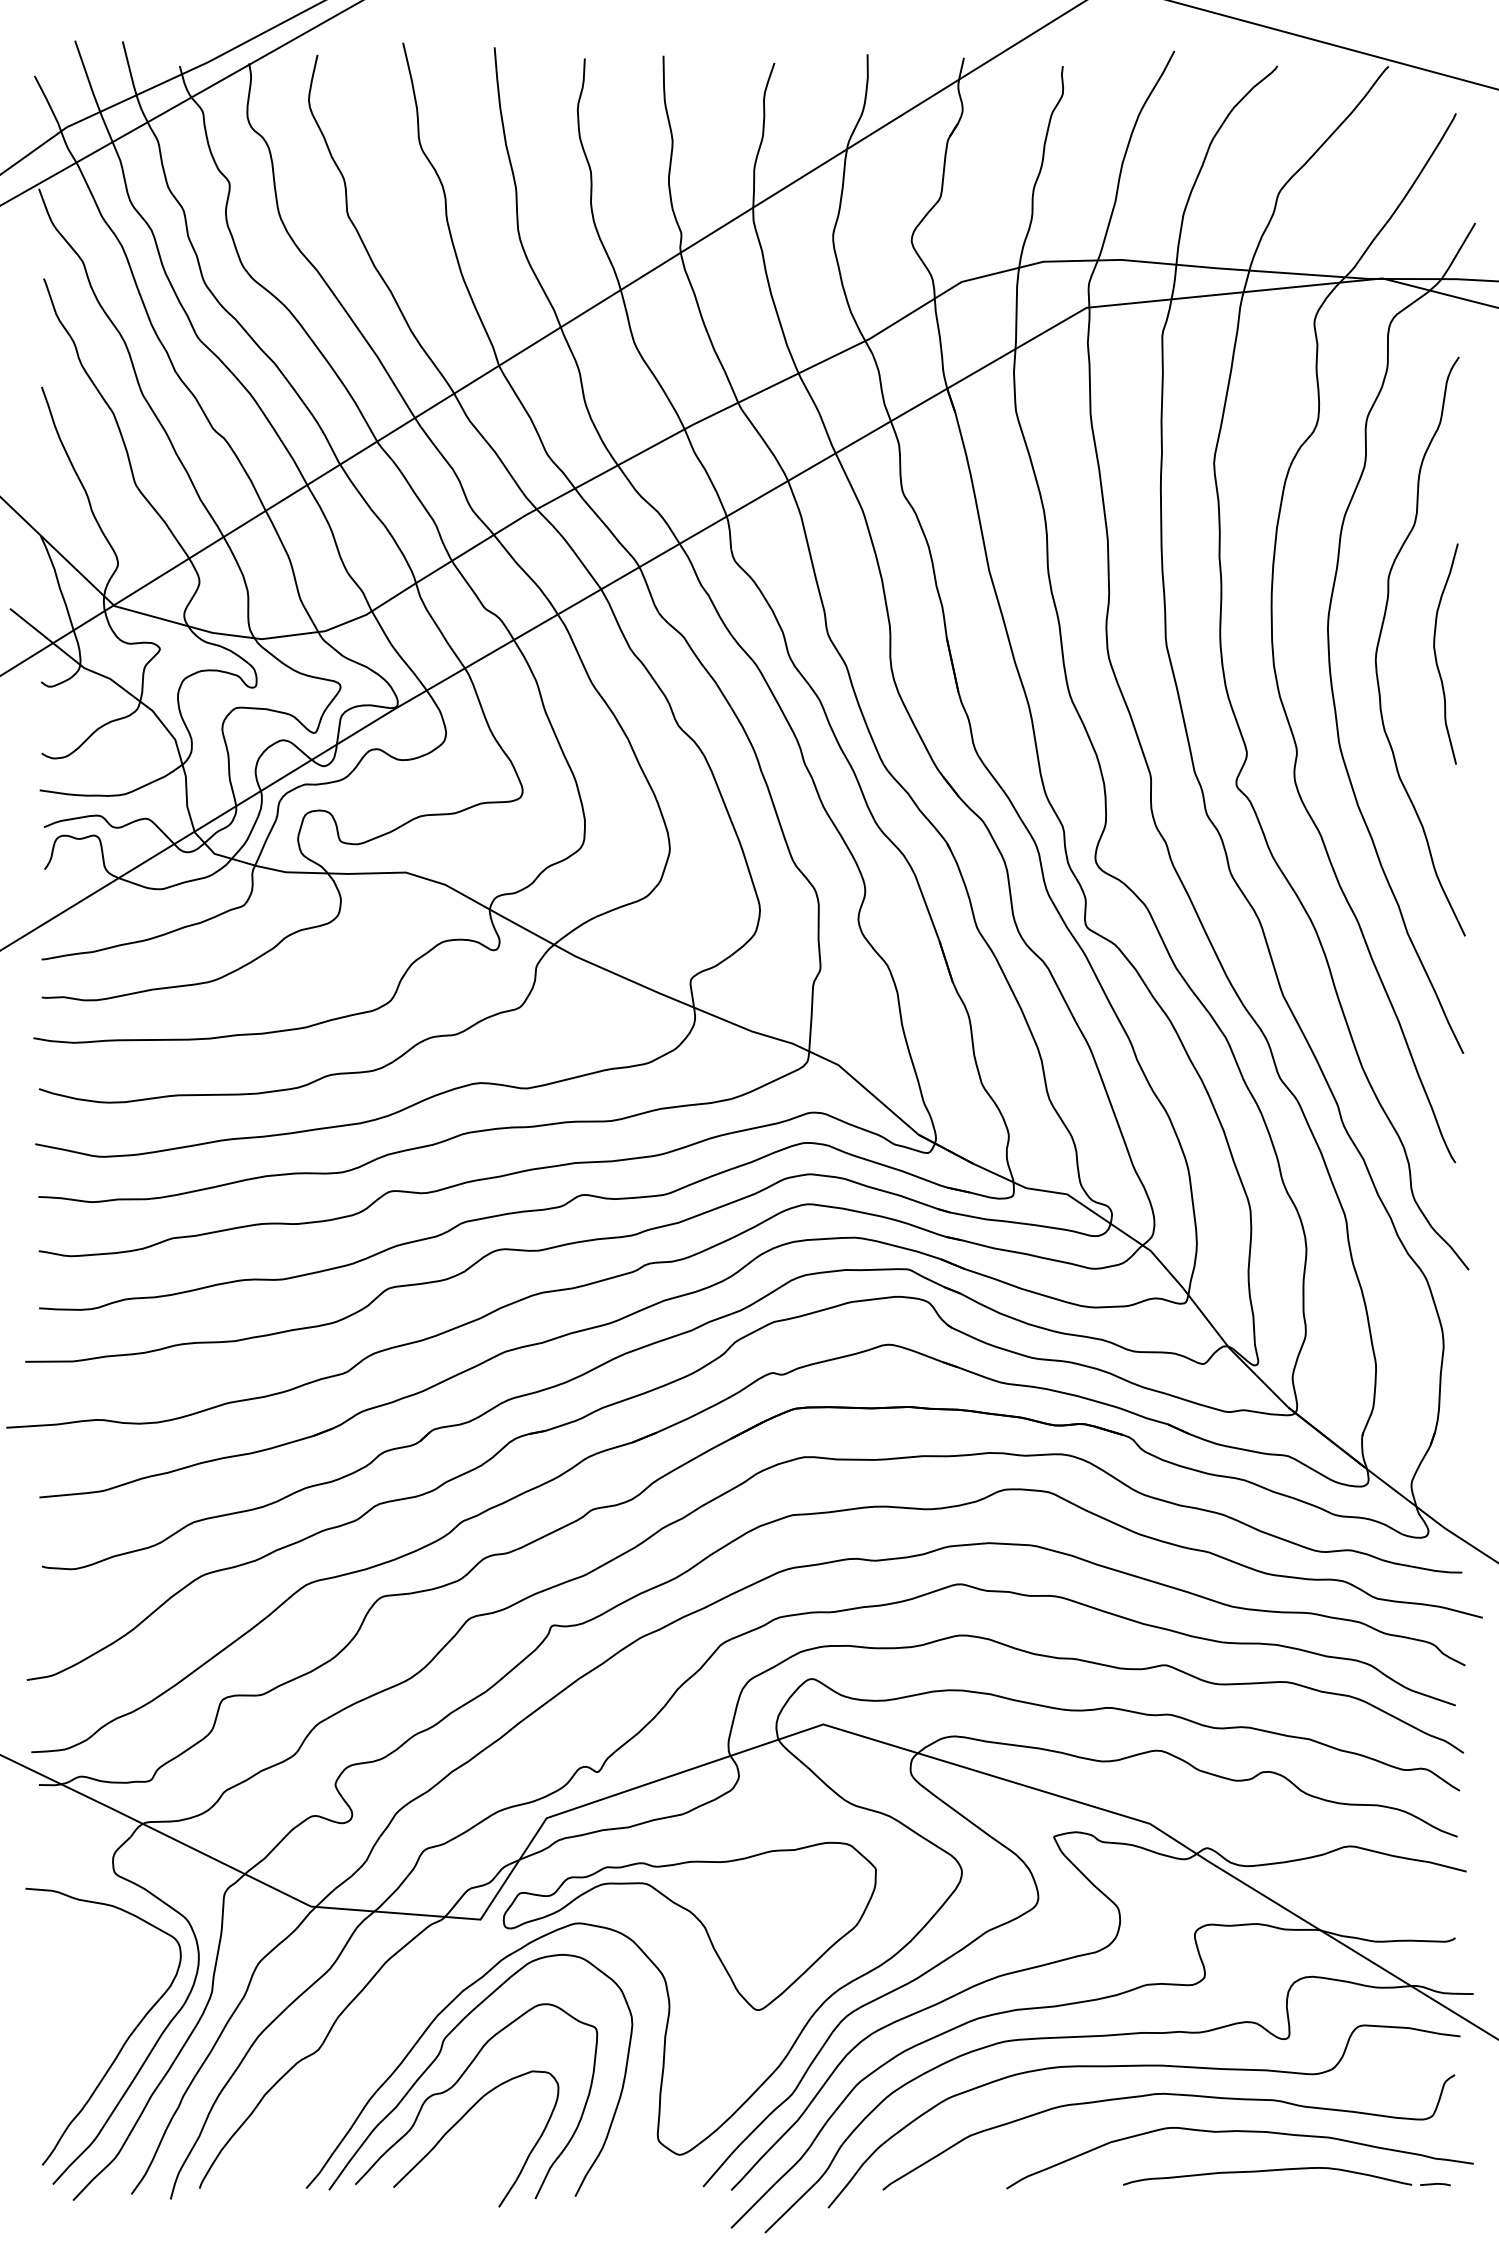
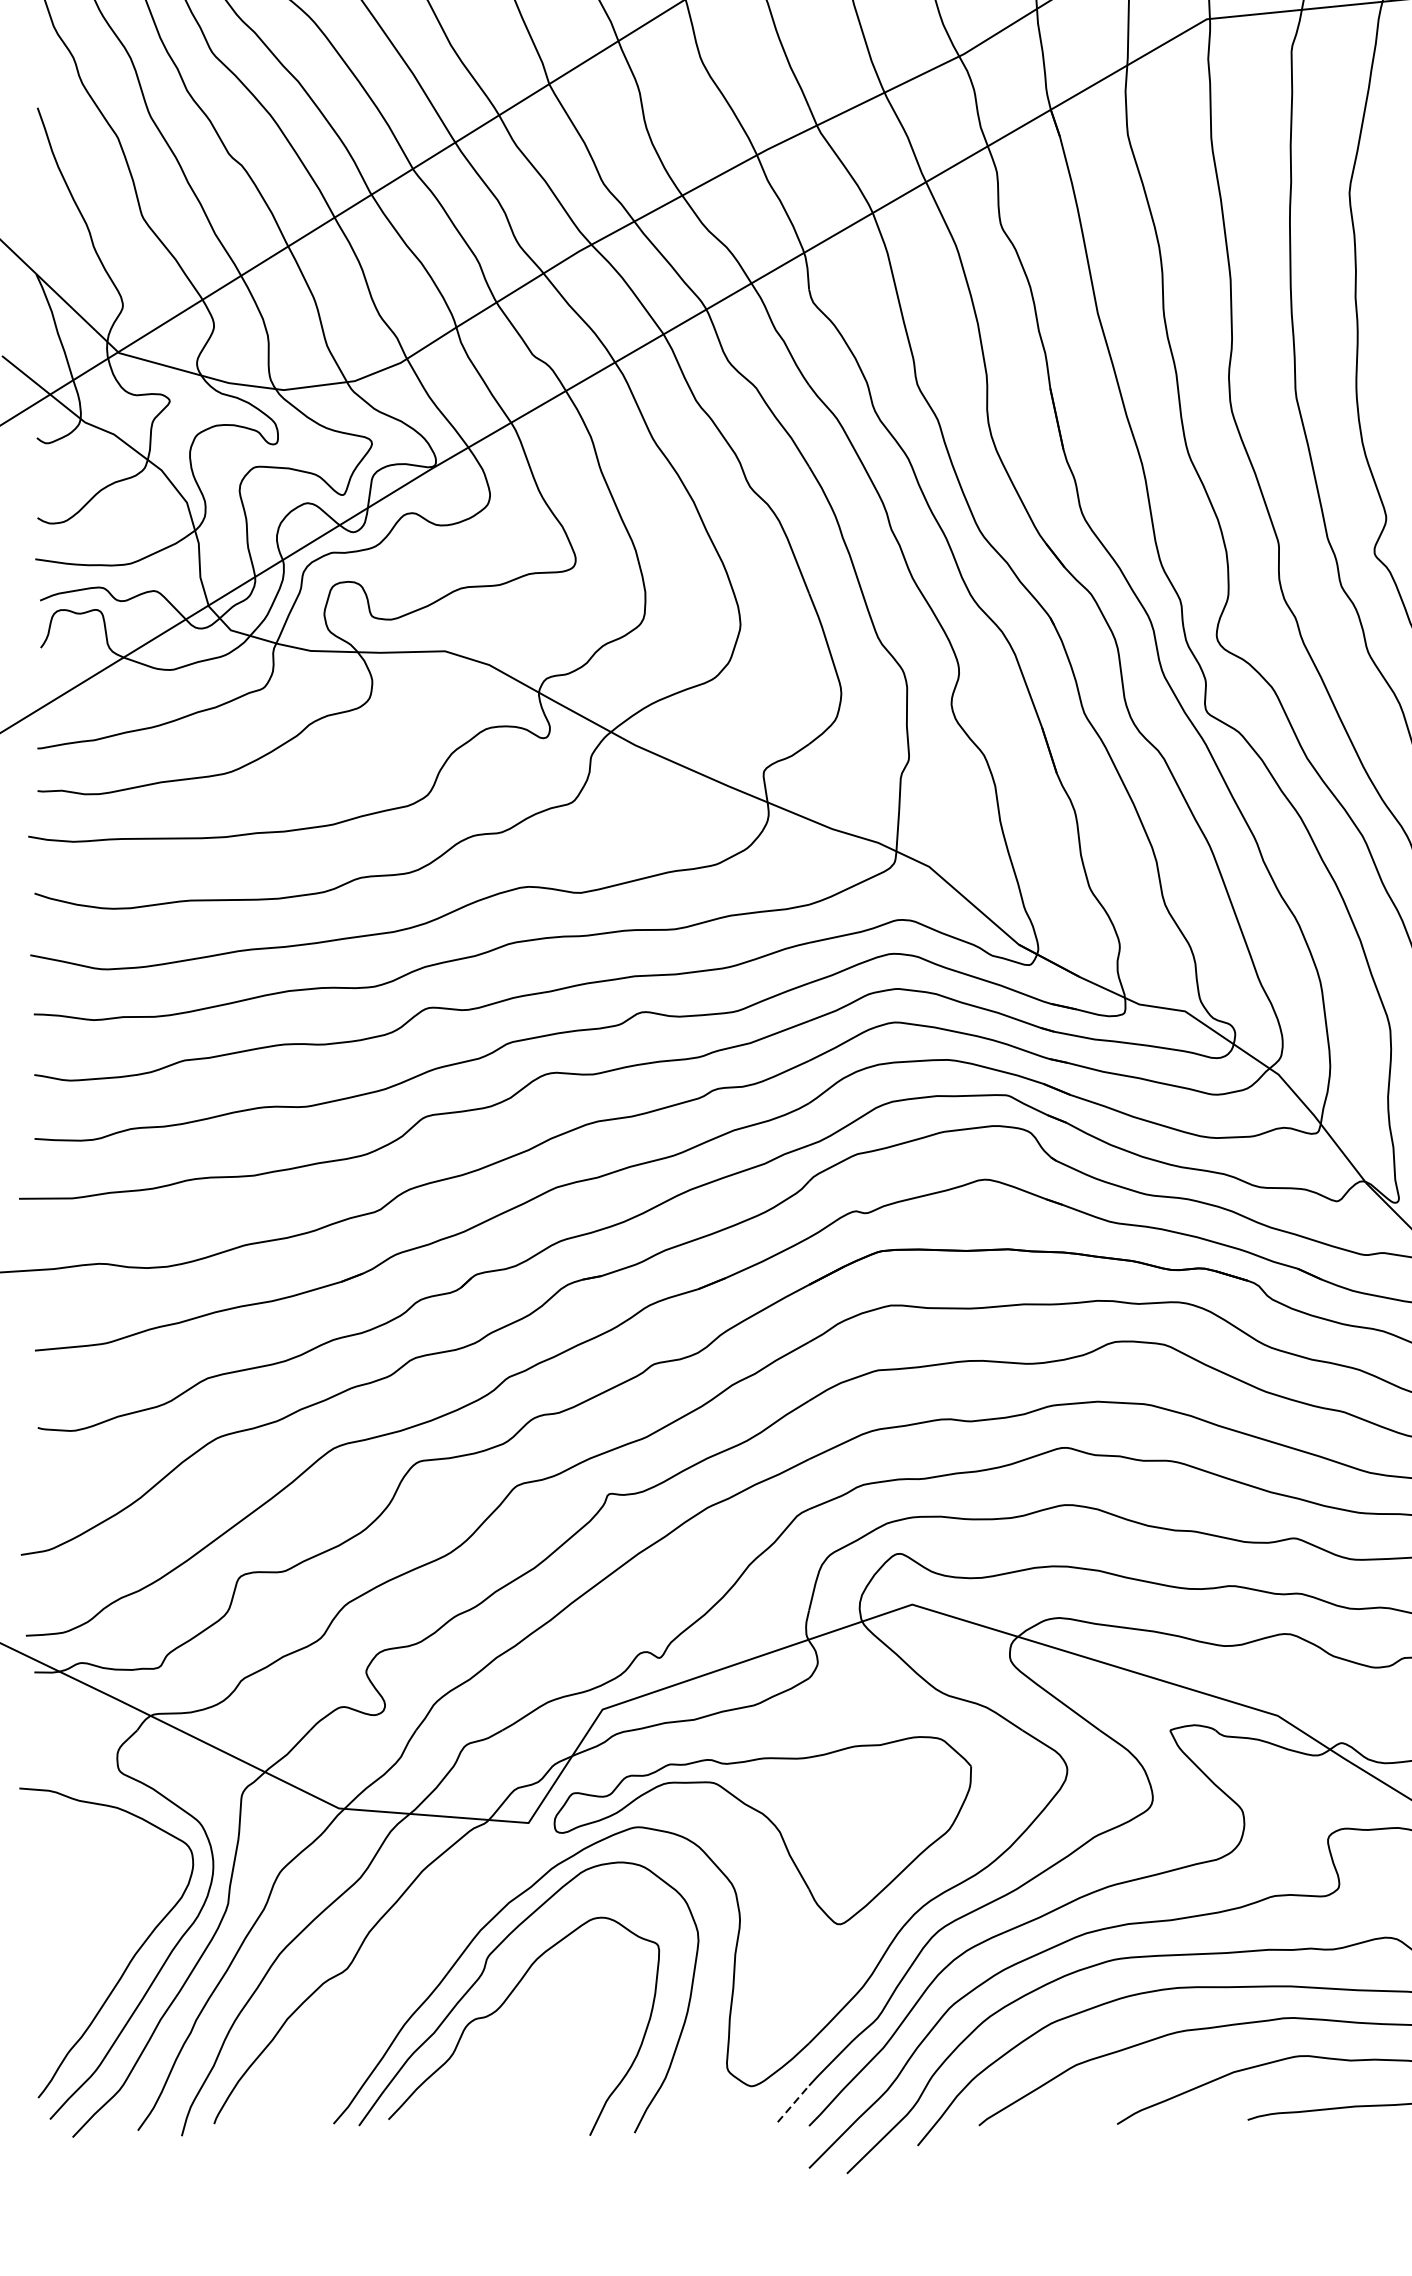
curve: (459, 2121) -> (505, 2048), removed
line: (717, 2170) -> (793, 2103), solid -> dashed

